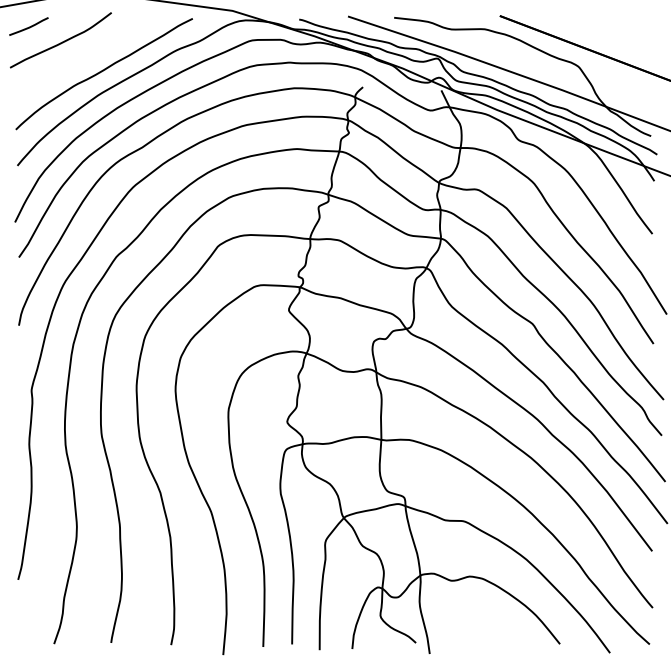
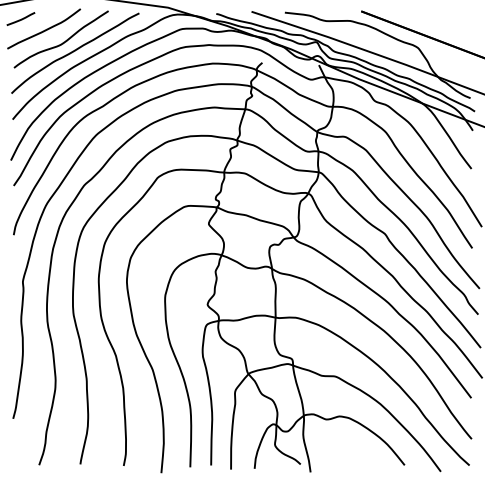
curve: (86, 59) -> (62, 42), added

